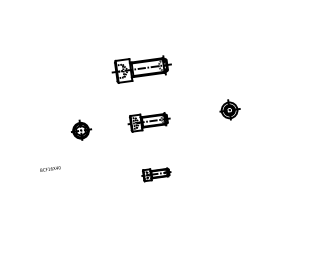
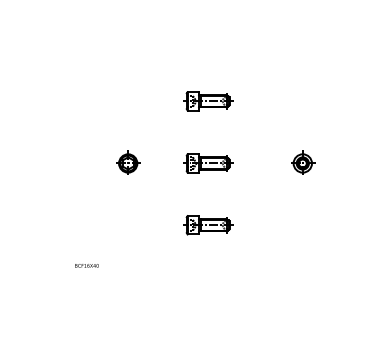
part: (142, 68) -> (208, 101), size x0.71
text: (50, 168) -> (86, 265), moved
part: (156, 174) -> (208, 225), size x1.43

